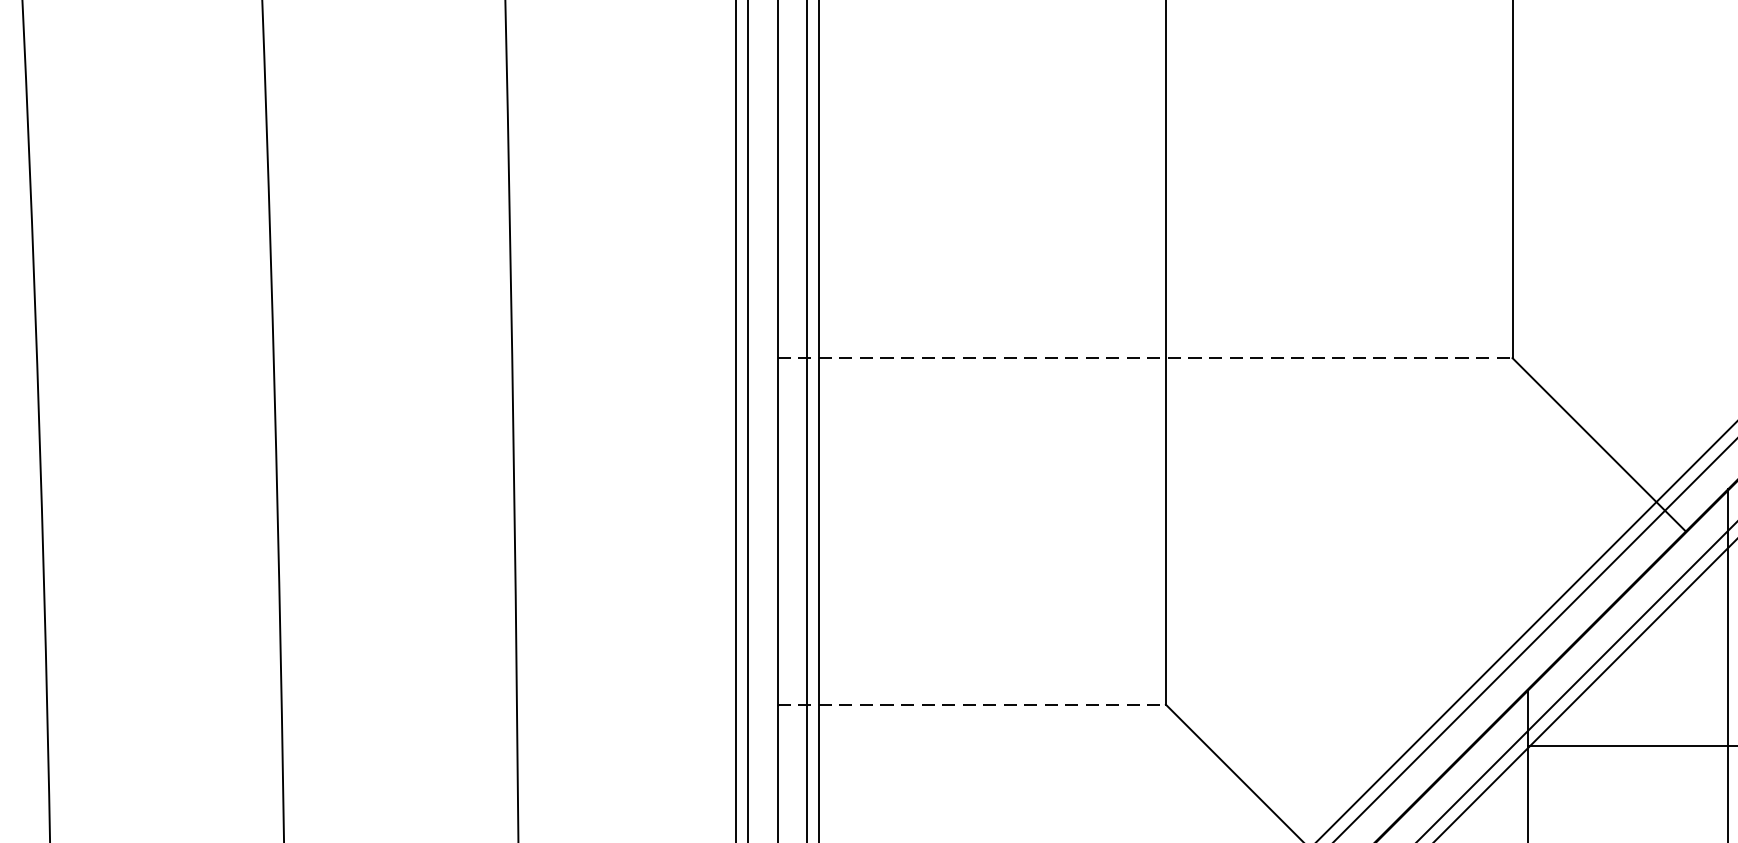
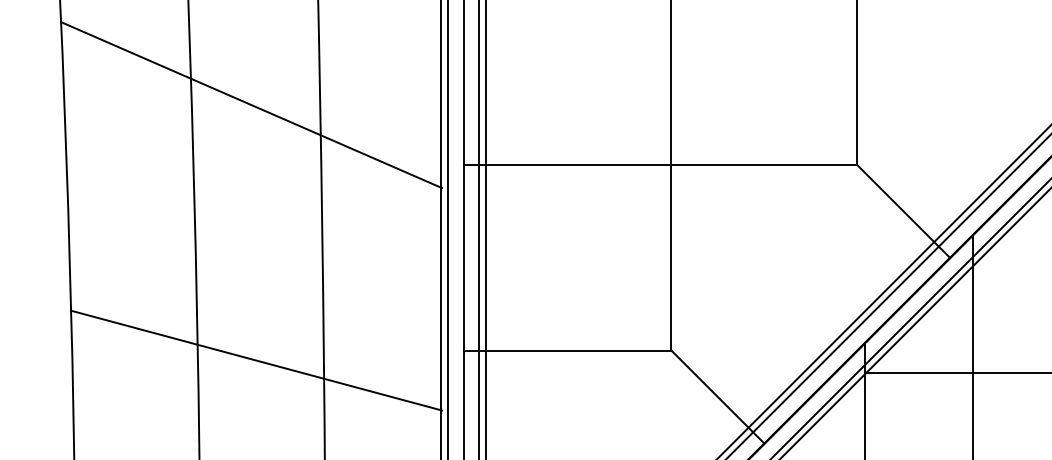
line: (381, 247) -> (251, 105), added
line: (1145, 357) -> (660, 164), dashed -> solid
line: (971, 704) -> (567, 350), dashed -> solid
line: (391, 723) -> (256, 360), added

